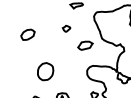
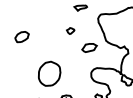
part: (27, 35) -> (21, 37), moved
part: (45, 71) -> (49, 73), size x1.4

